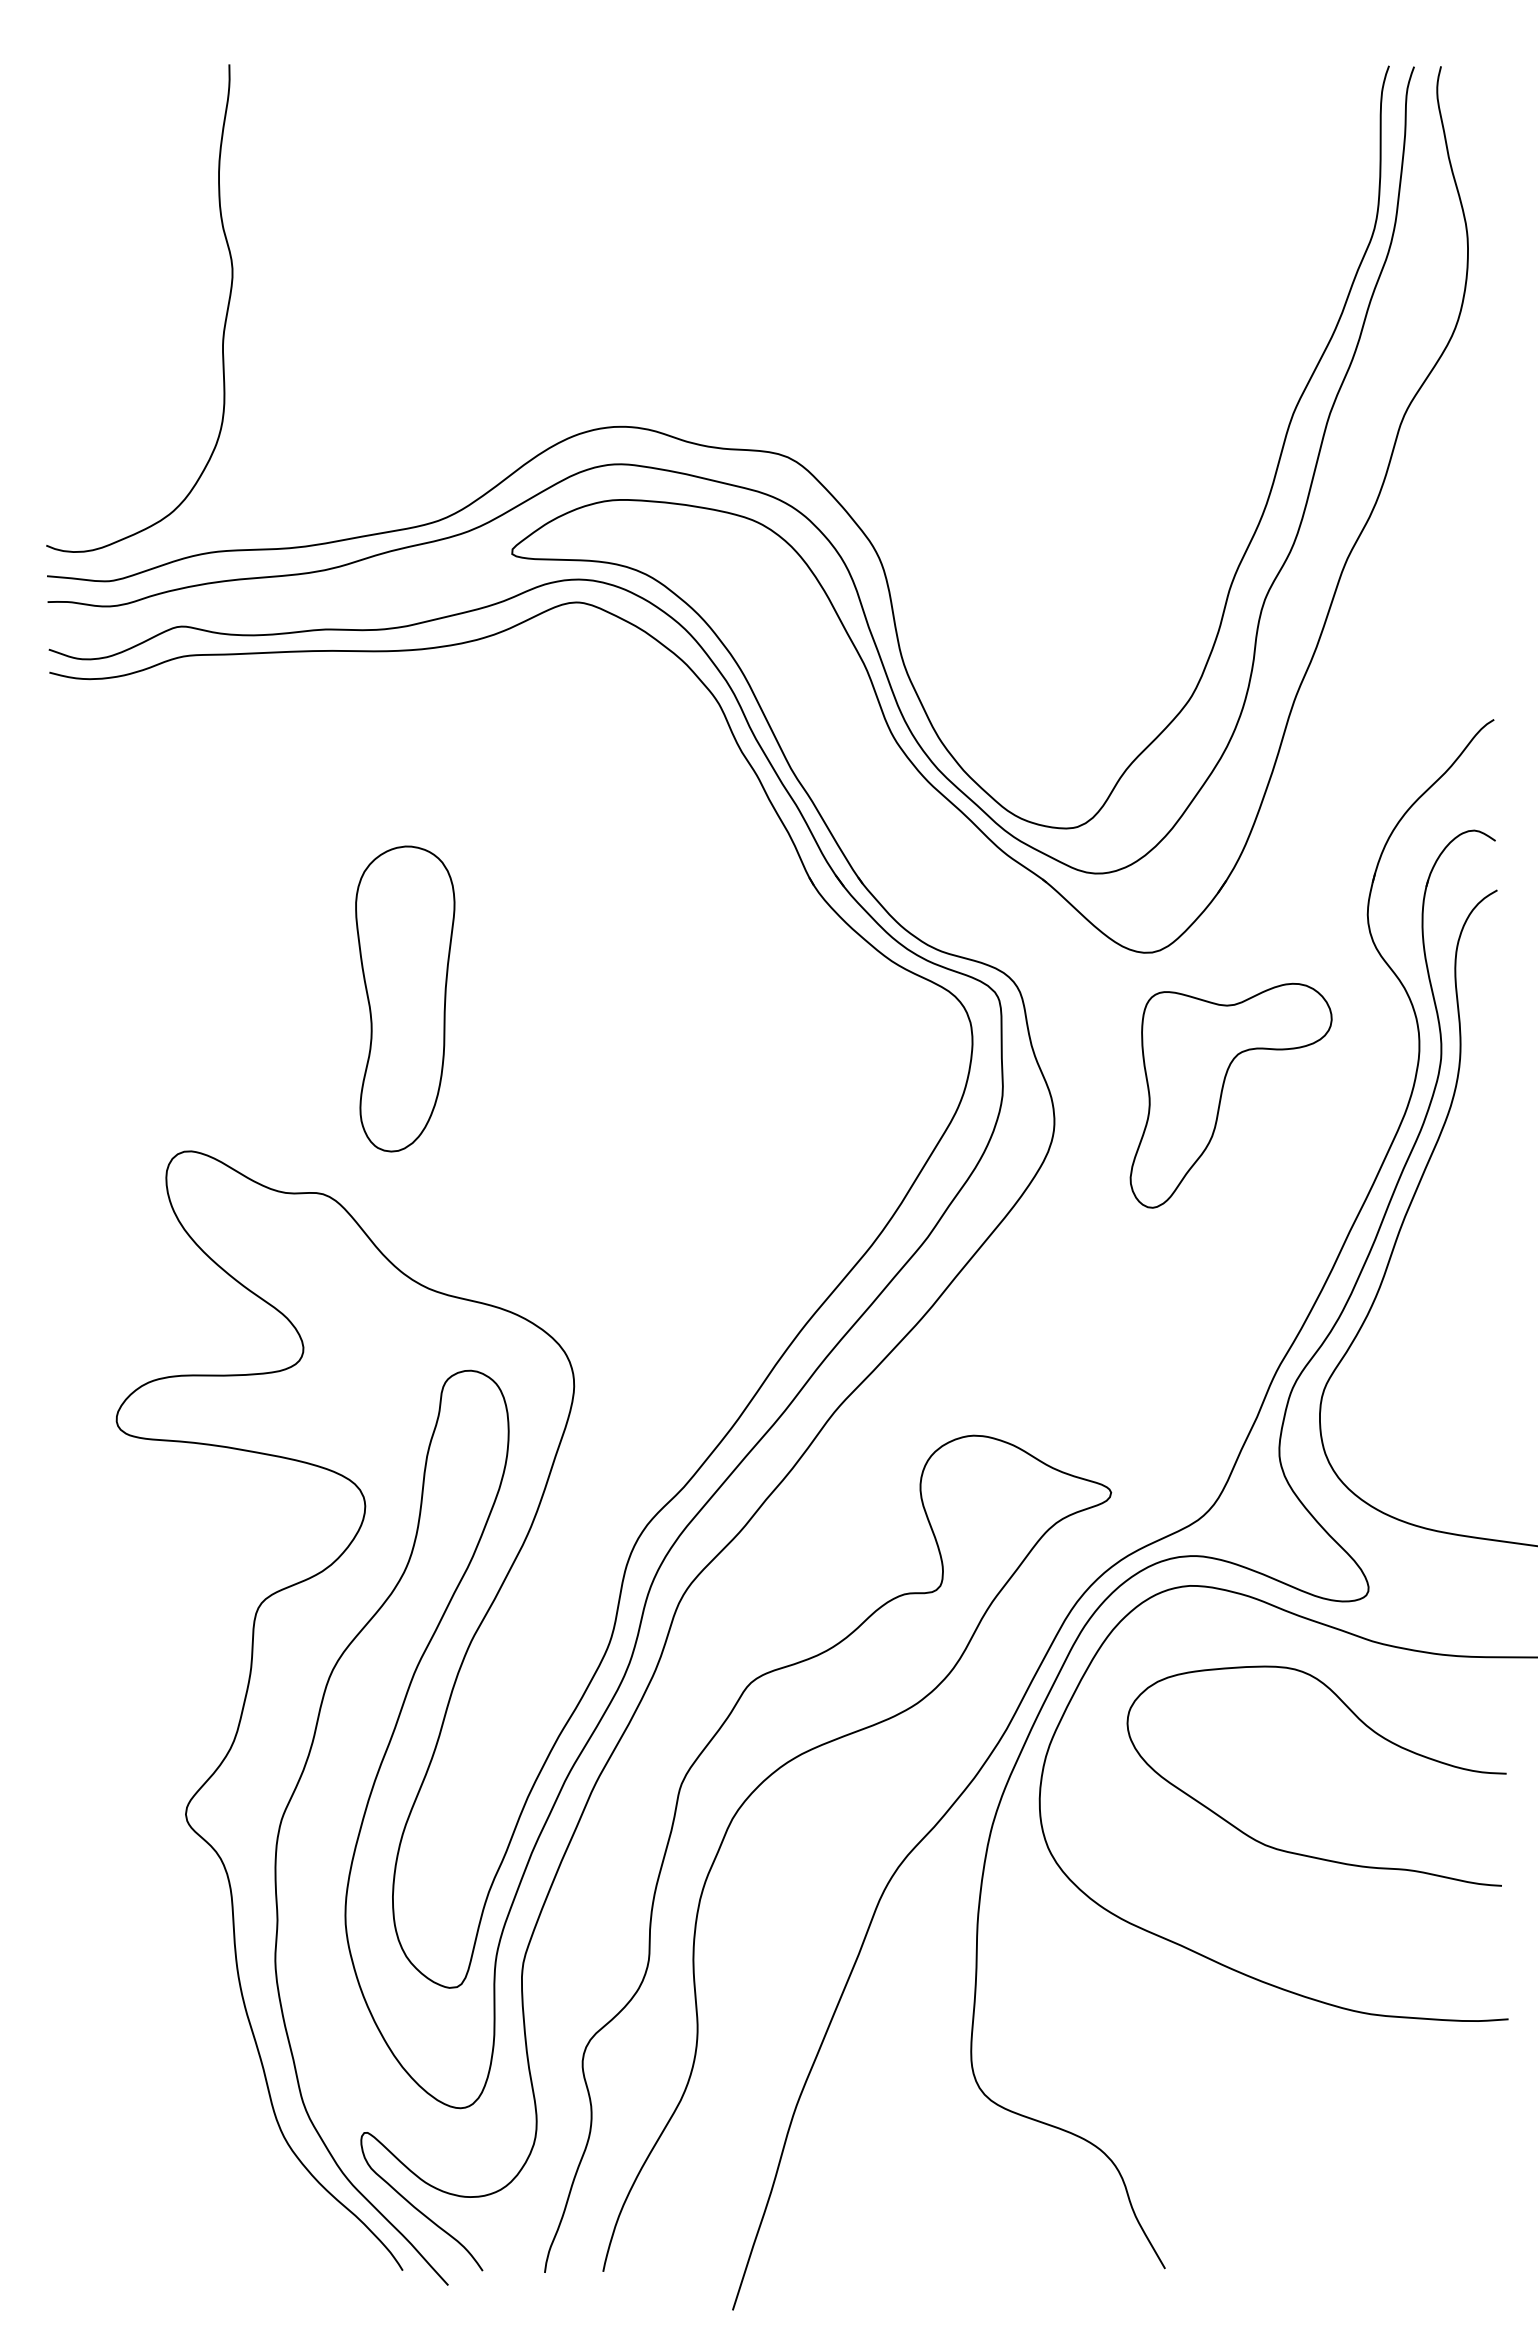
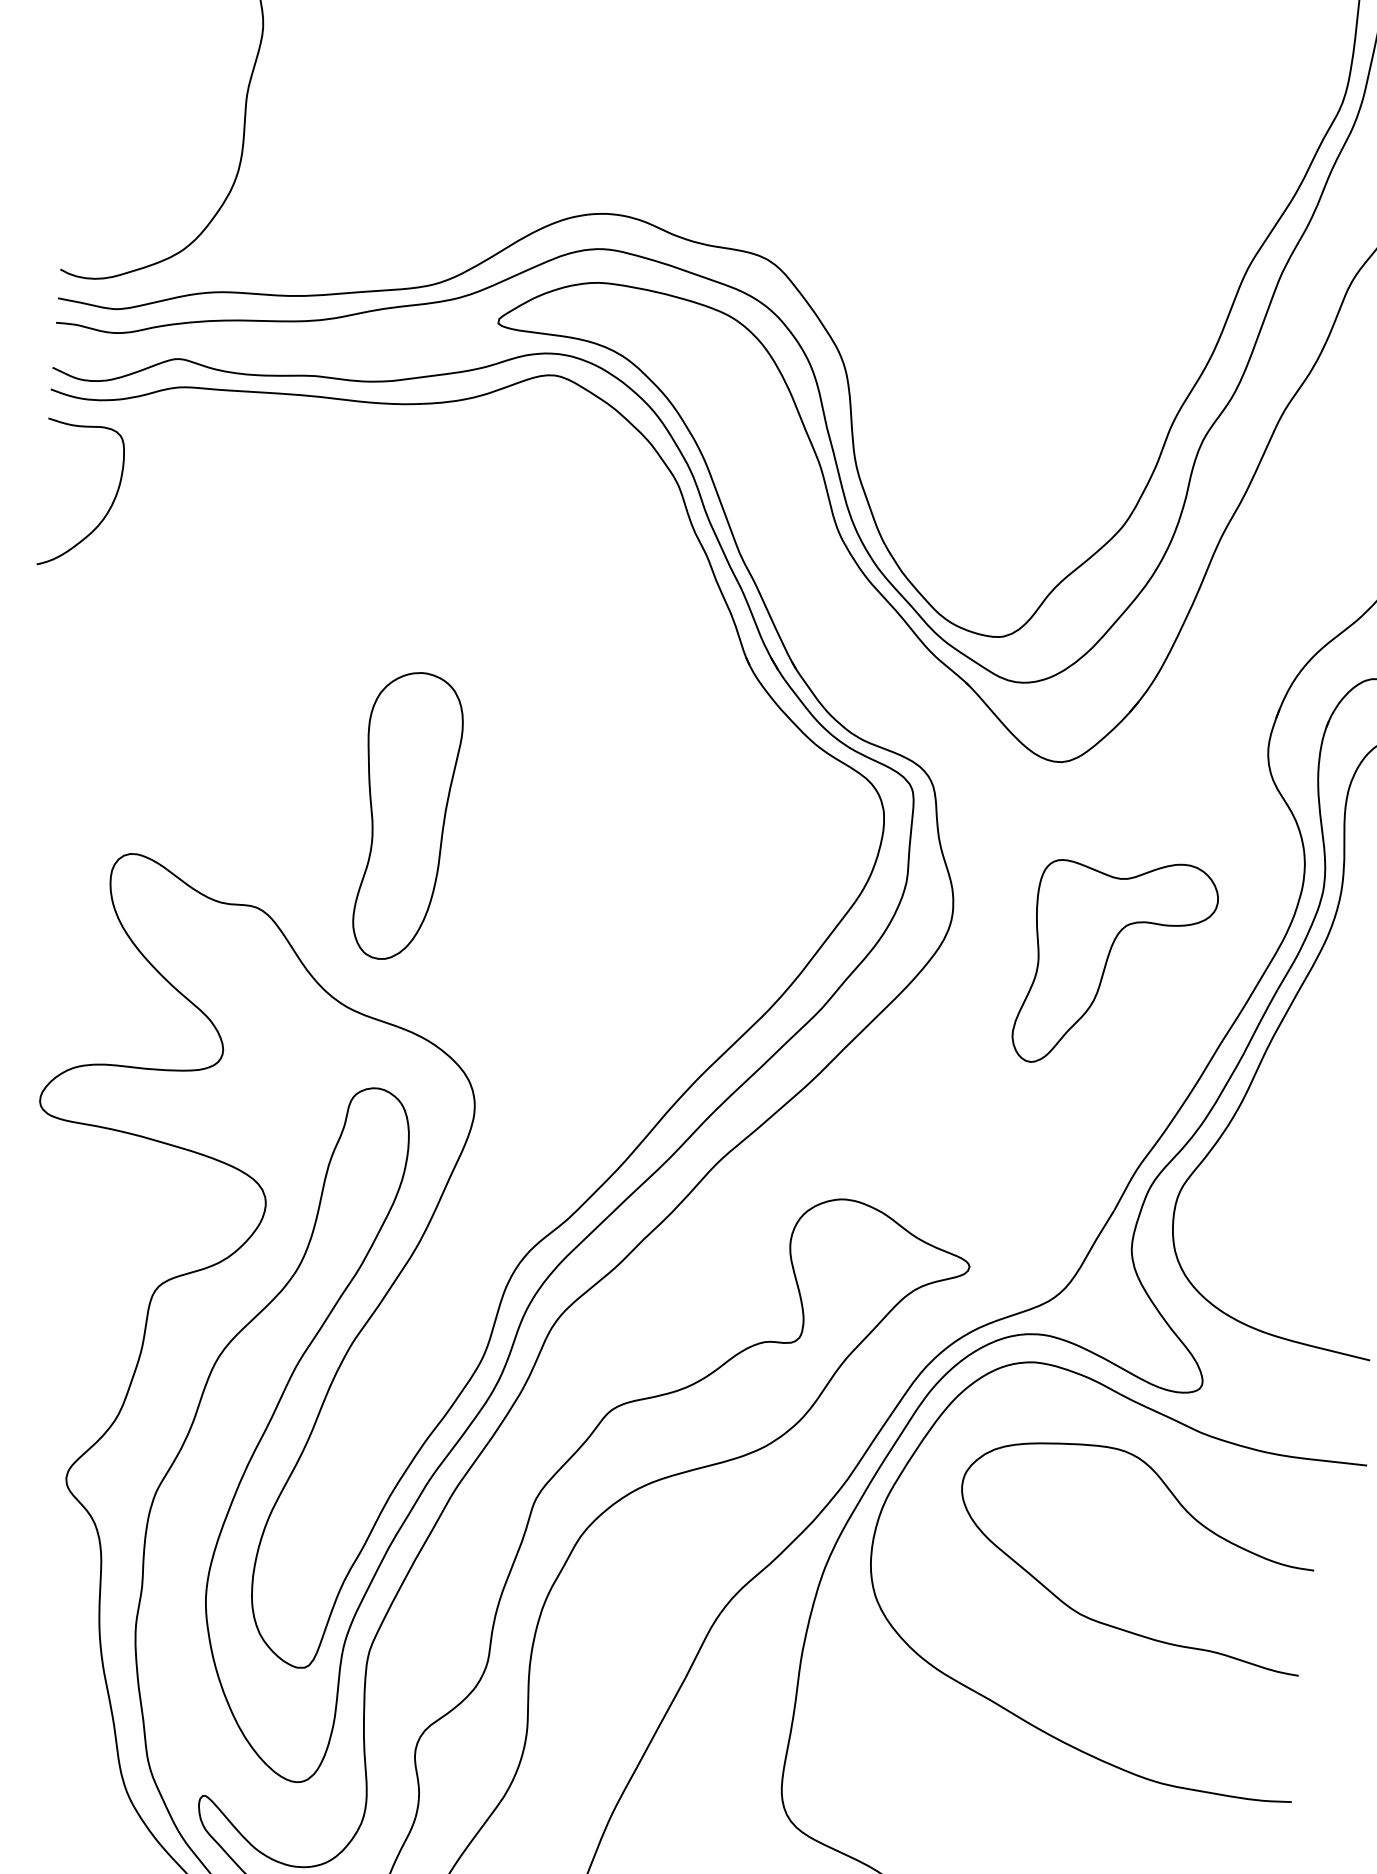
curve: (123, 791) -> (108, 508), added
part: (405, 998) -> (406, 816), moved
part: (1222, 1094) -> (1107, 962), moved

